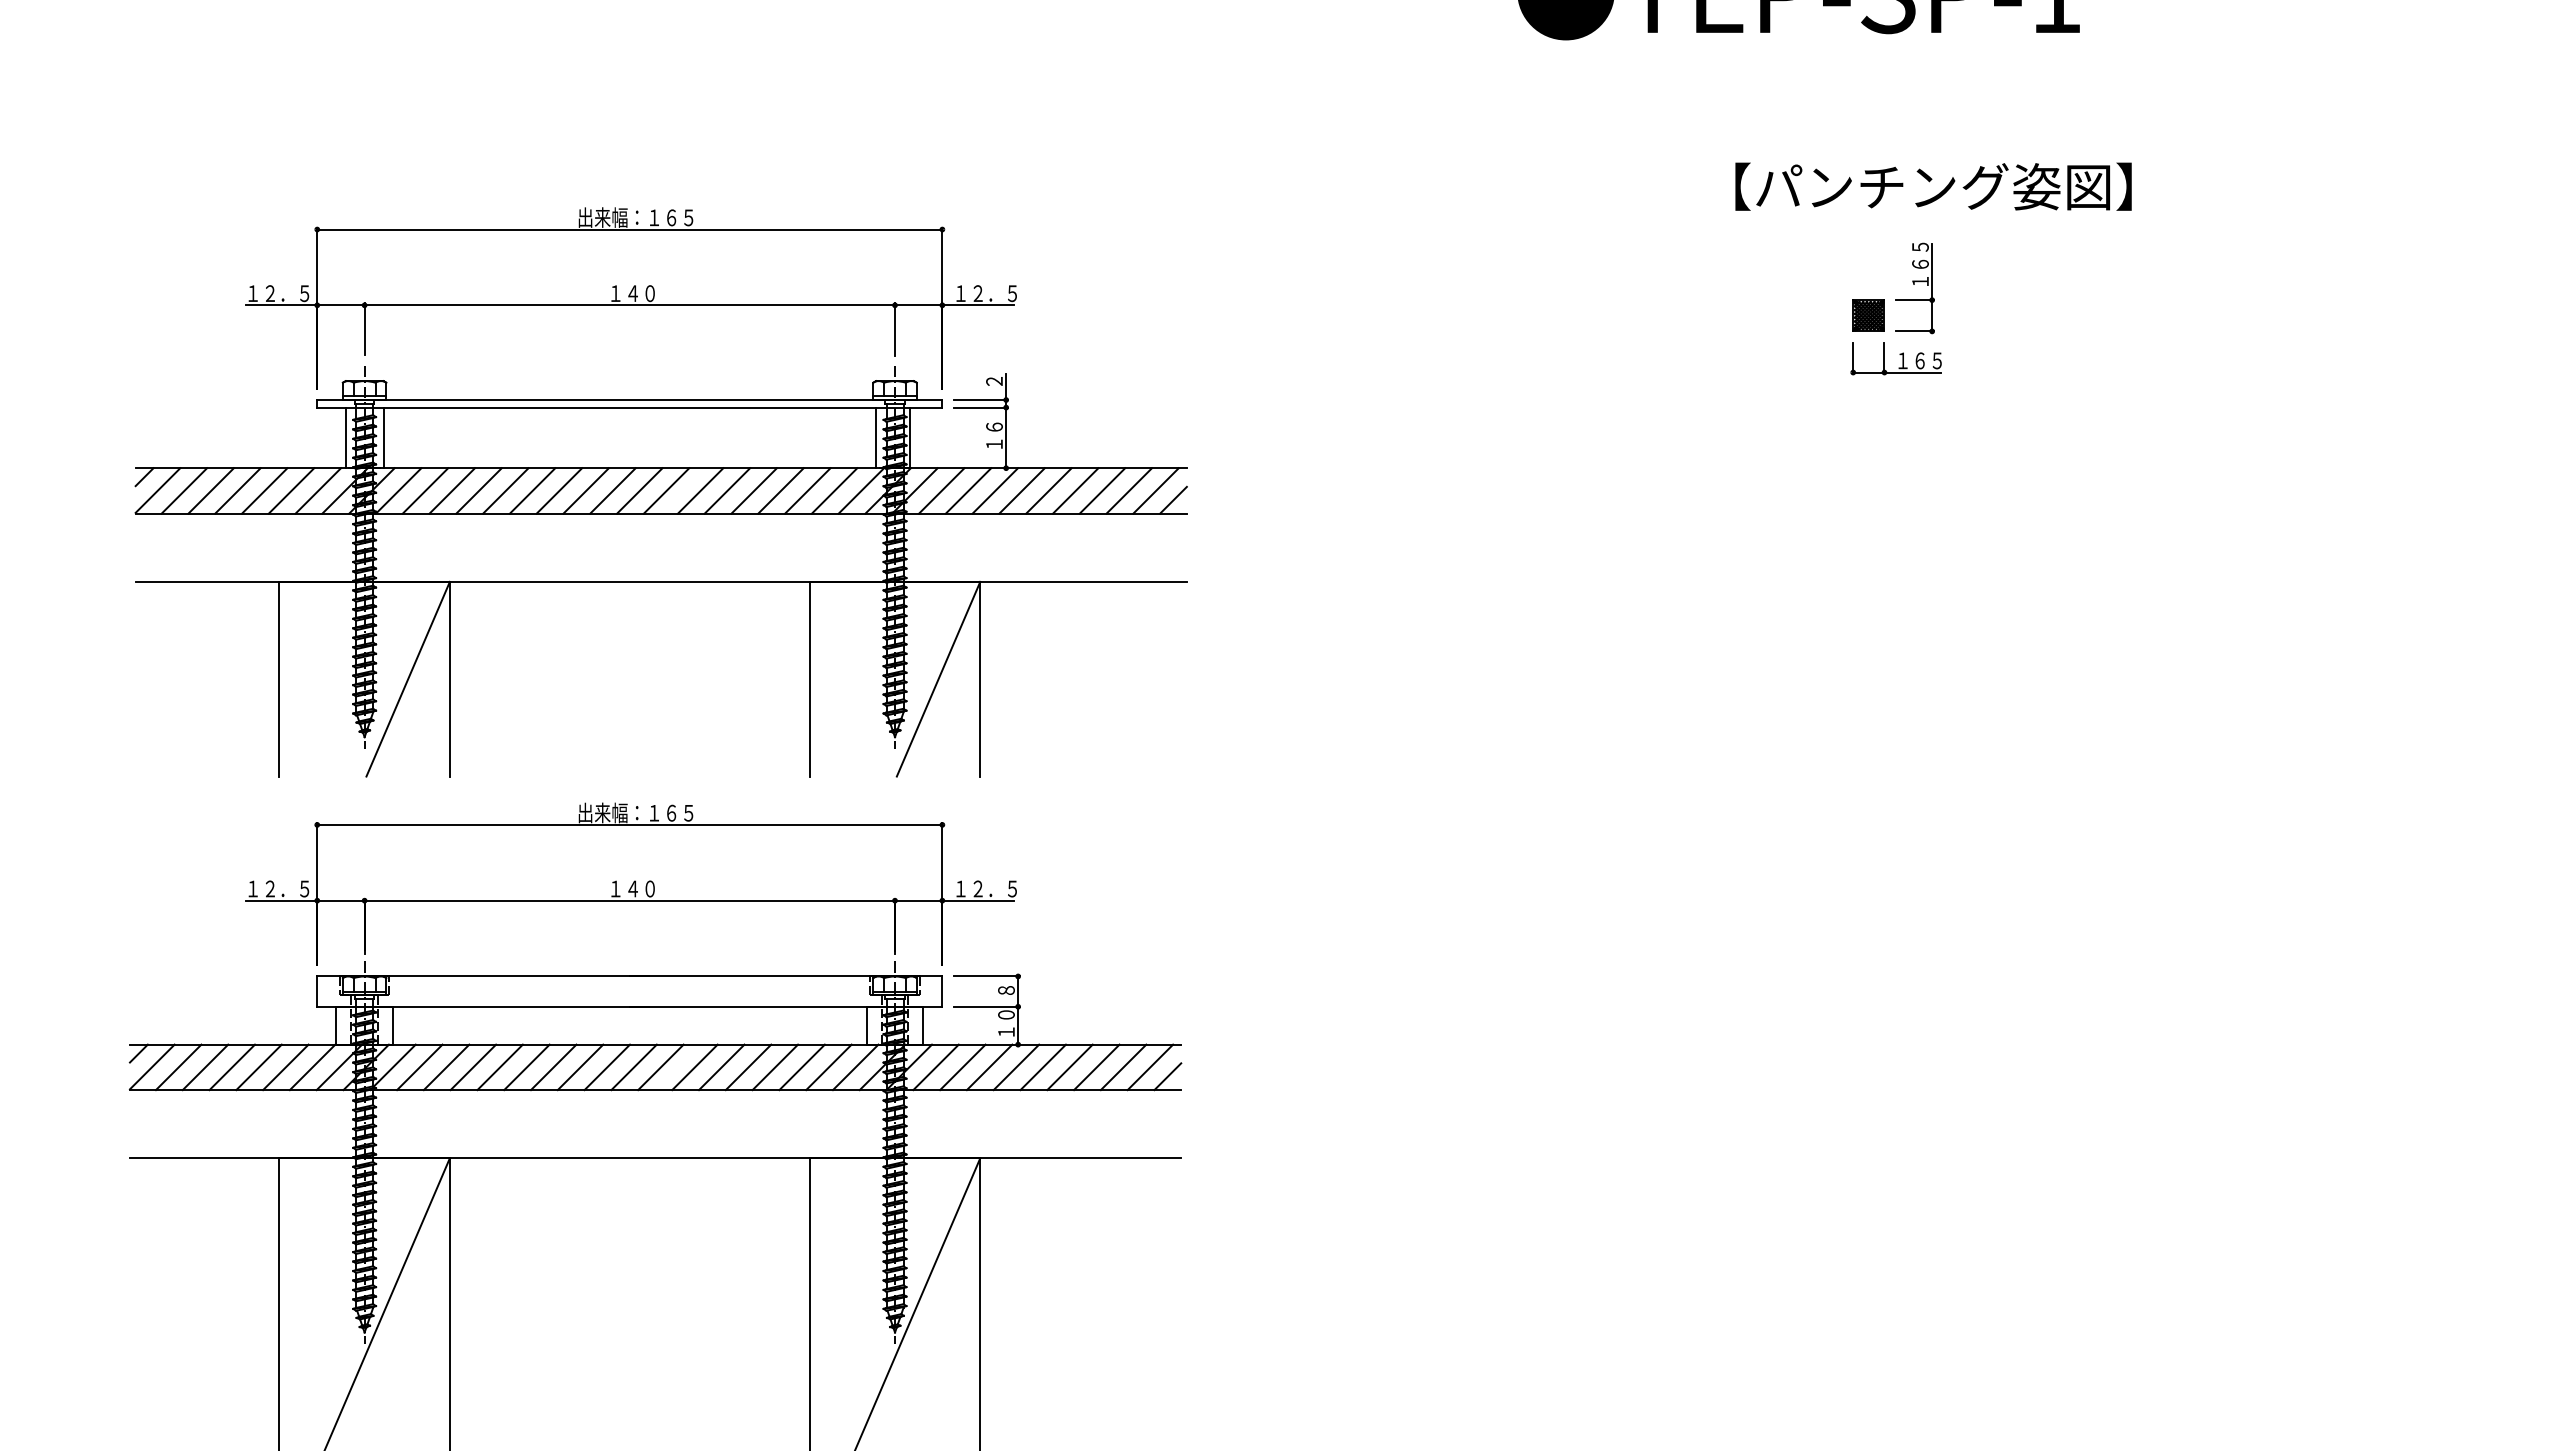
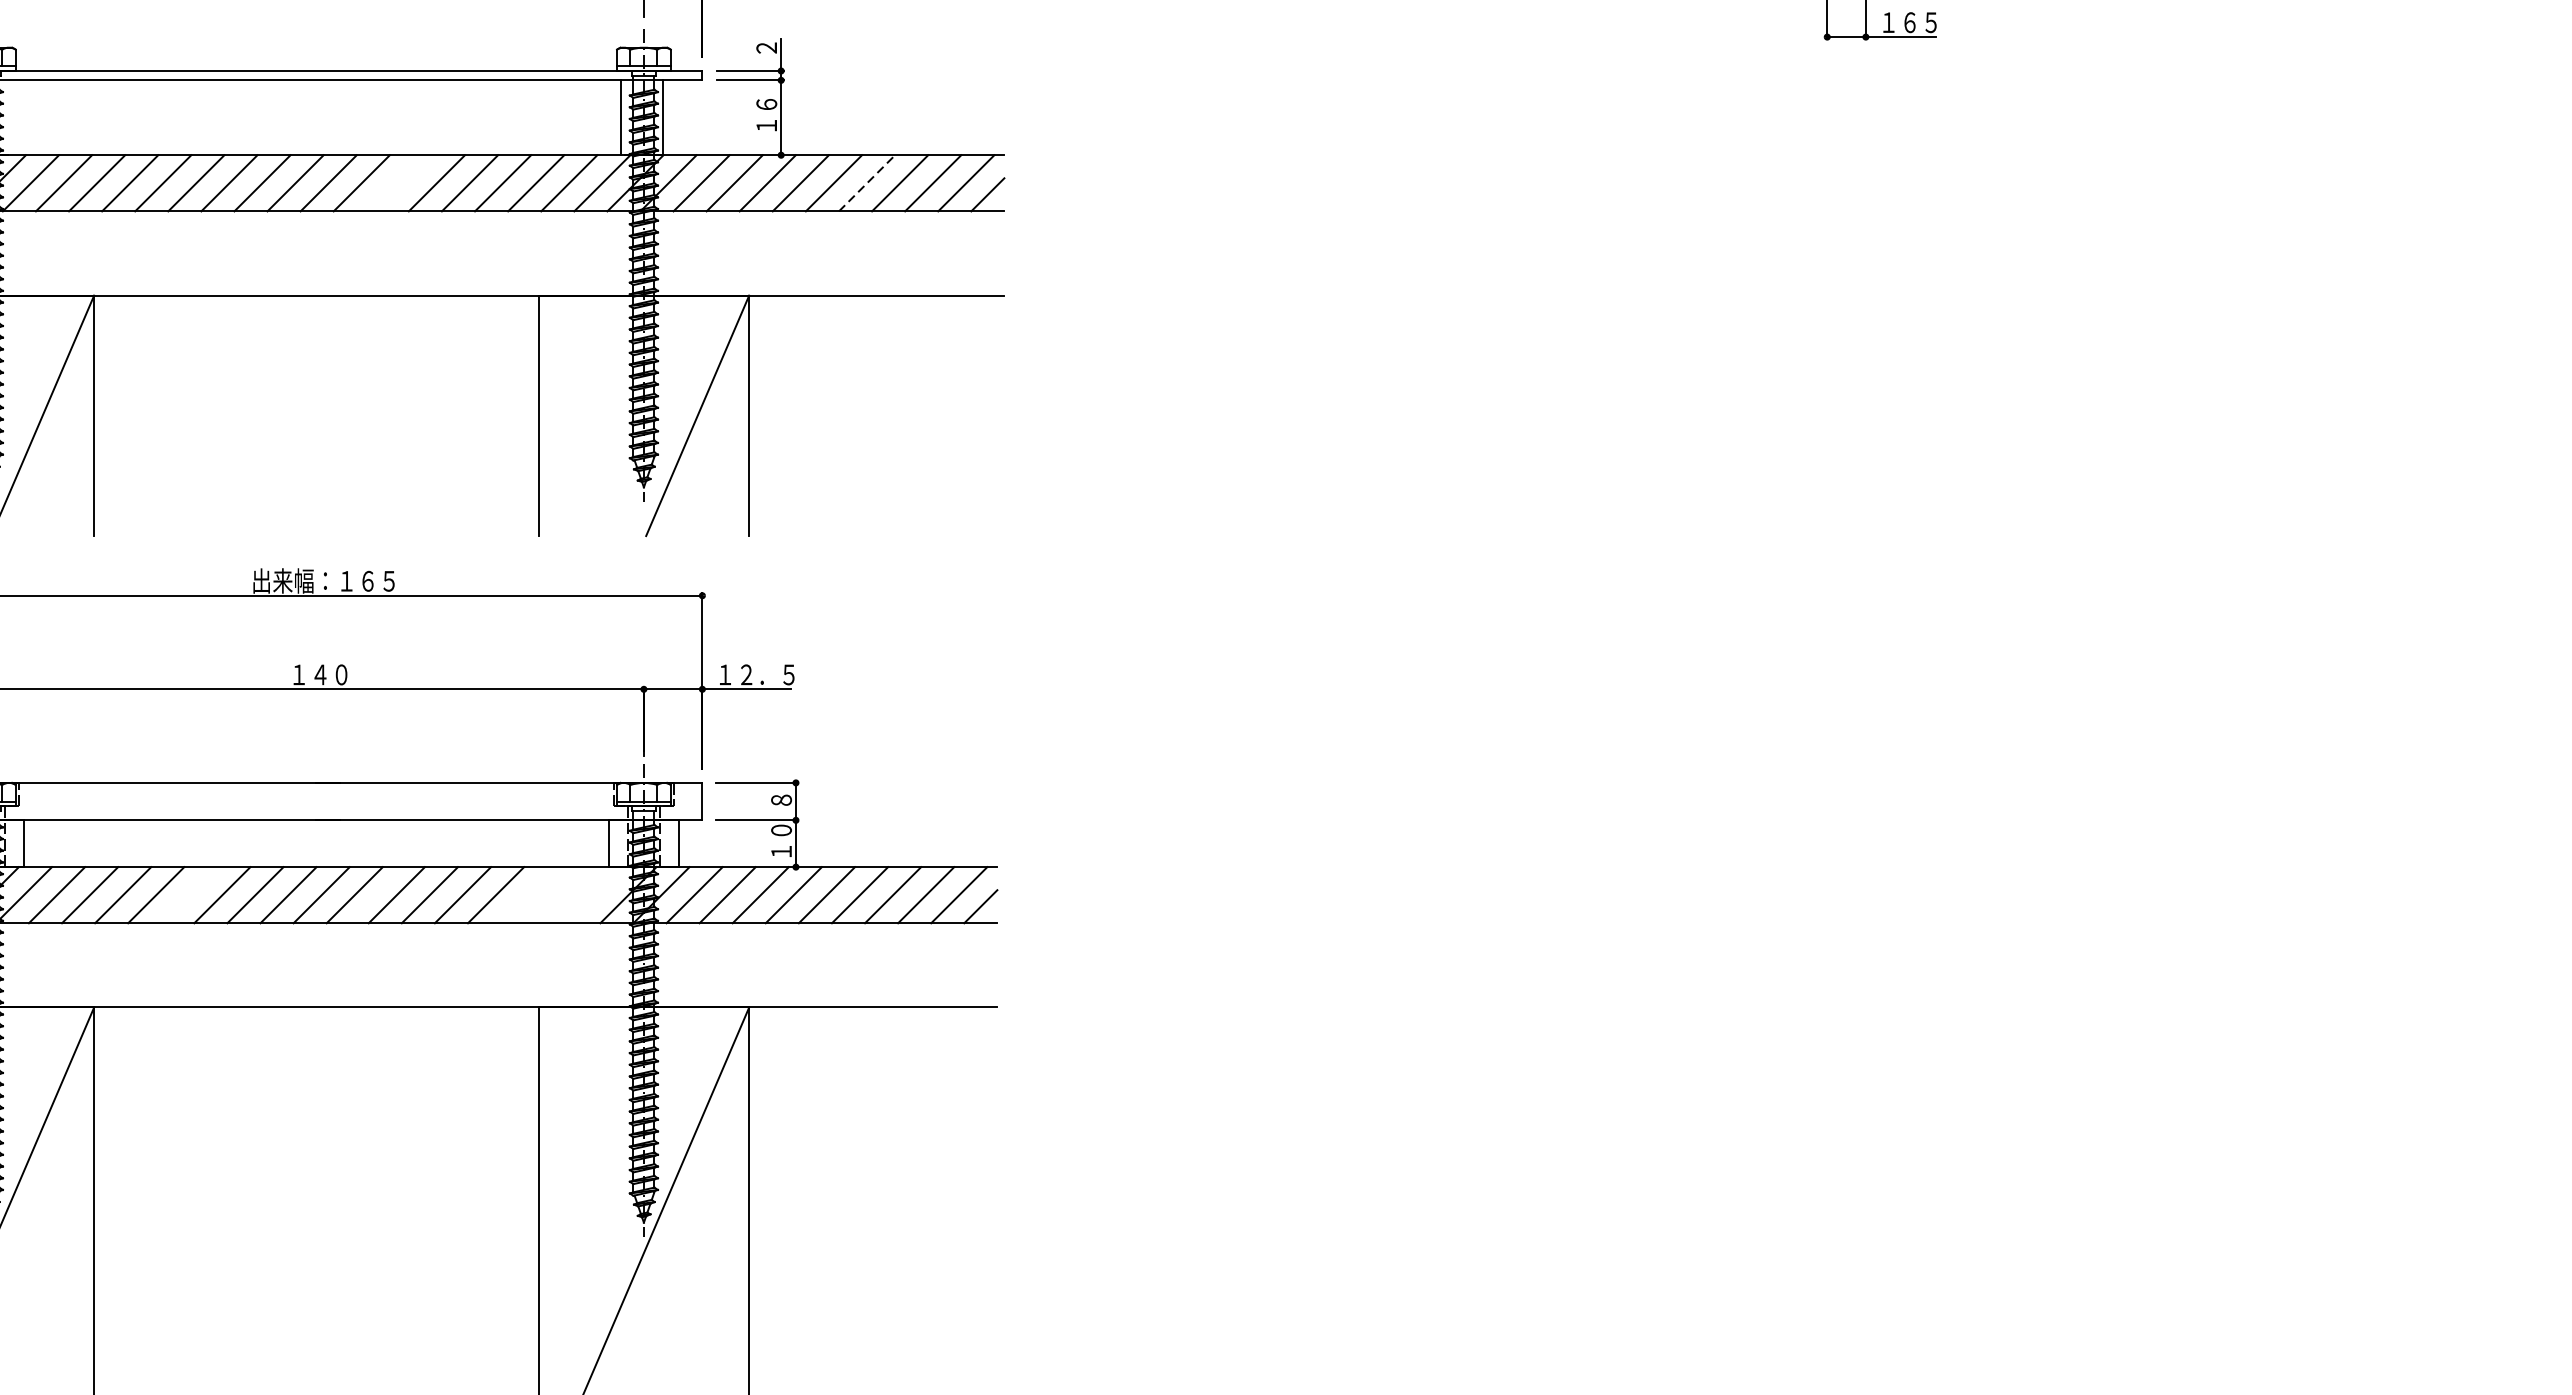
line: (383, 437) -> (12, 117), removed
line: (700, 490) -> (403, 182), removed
line: (1076, 490) -> (868, 182), solid -> dashed
line: (526, 1067) -> (188, 895), removed
line: (801, 1067) -> (528, 895), removed
line: (828, 1067) -> (561, 895), removed
line: (855, 1067) -> (595, 895), removed

